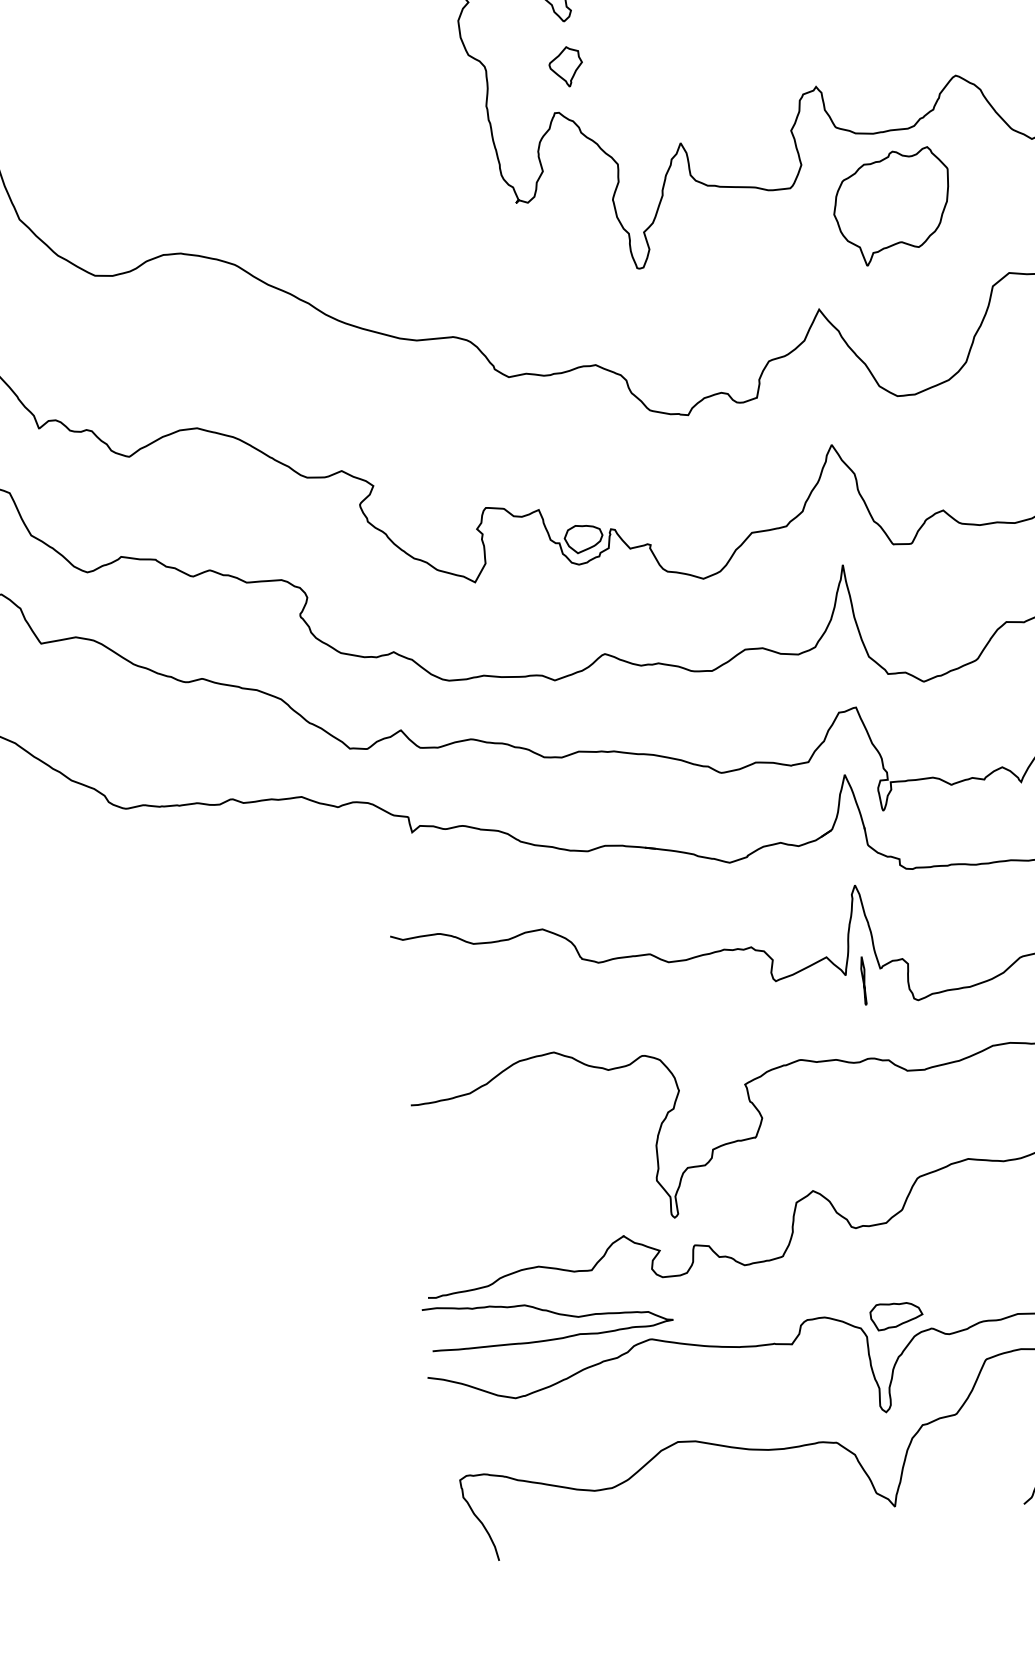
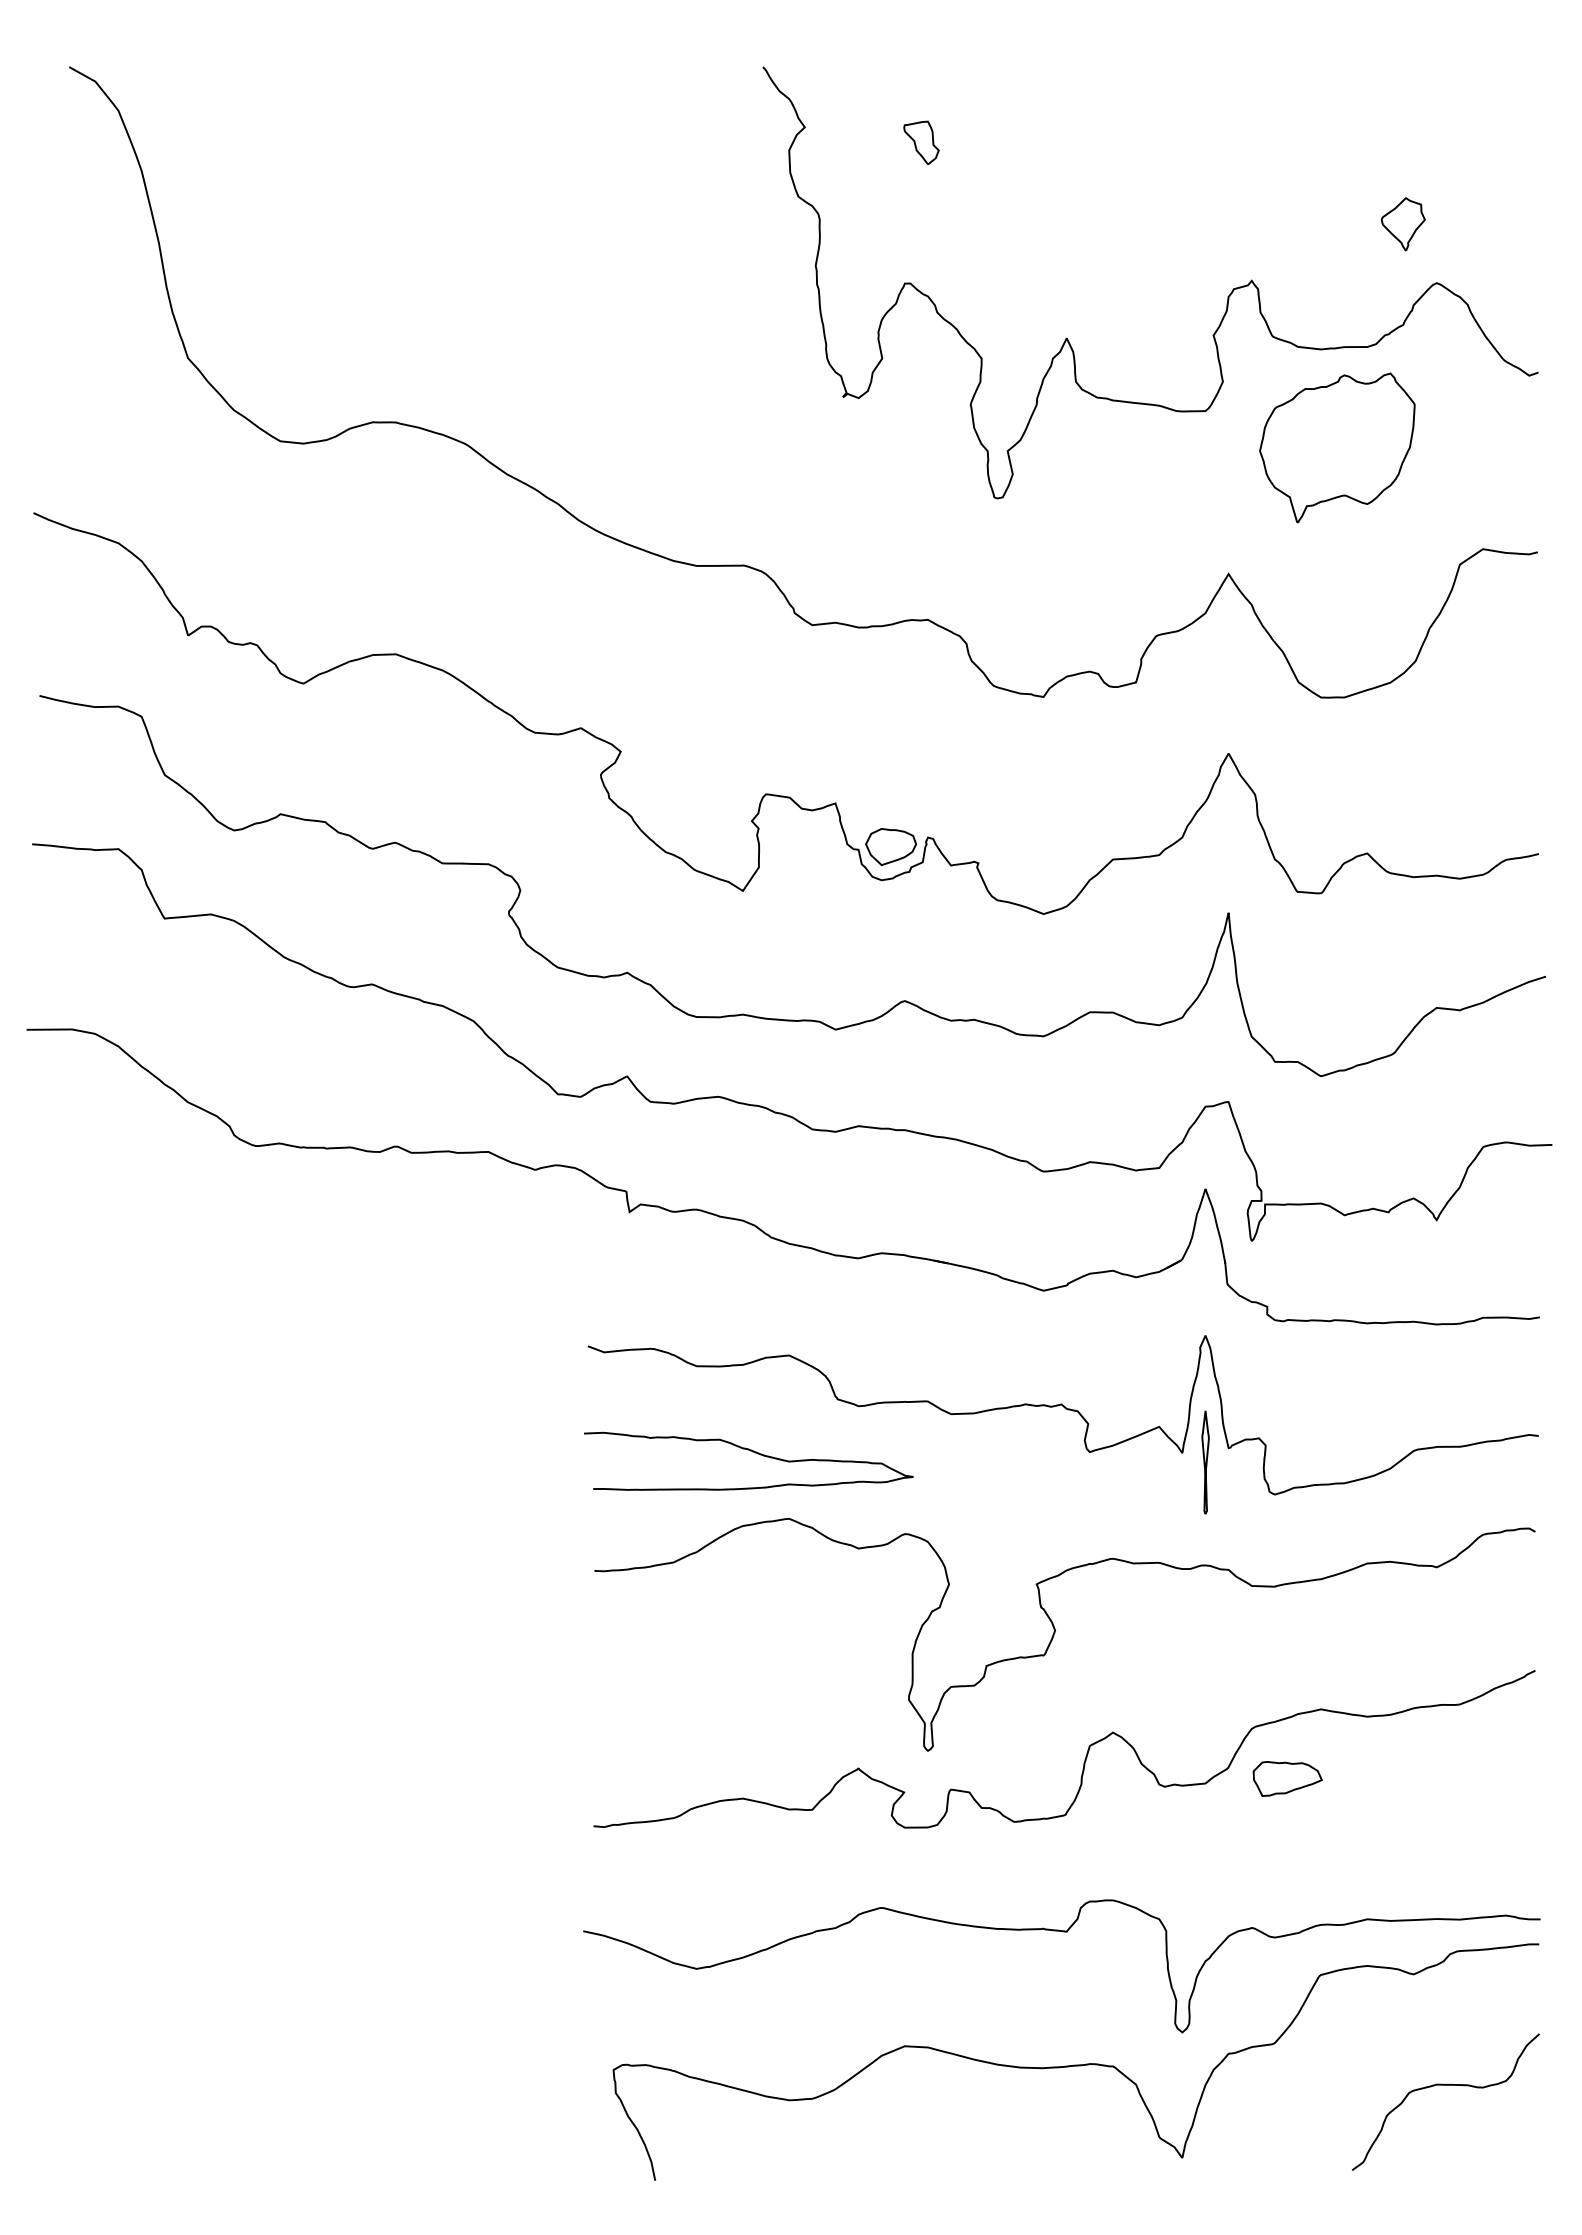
part: (565, 67) -> (1402, 224), moved
part: (863, 980) -> (1205, 1462), size x1.6
curve: (550, 1312) -> (752, 1452), moved
part: (896, 1315) -> (1287, 1778), moved

